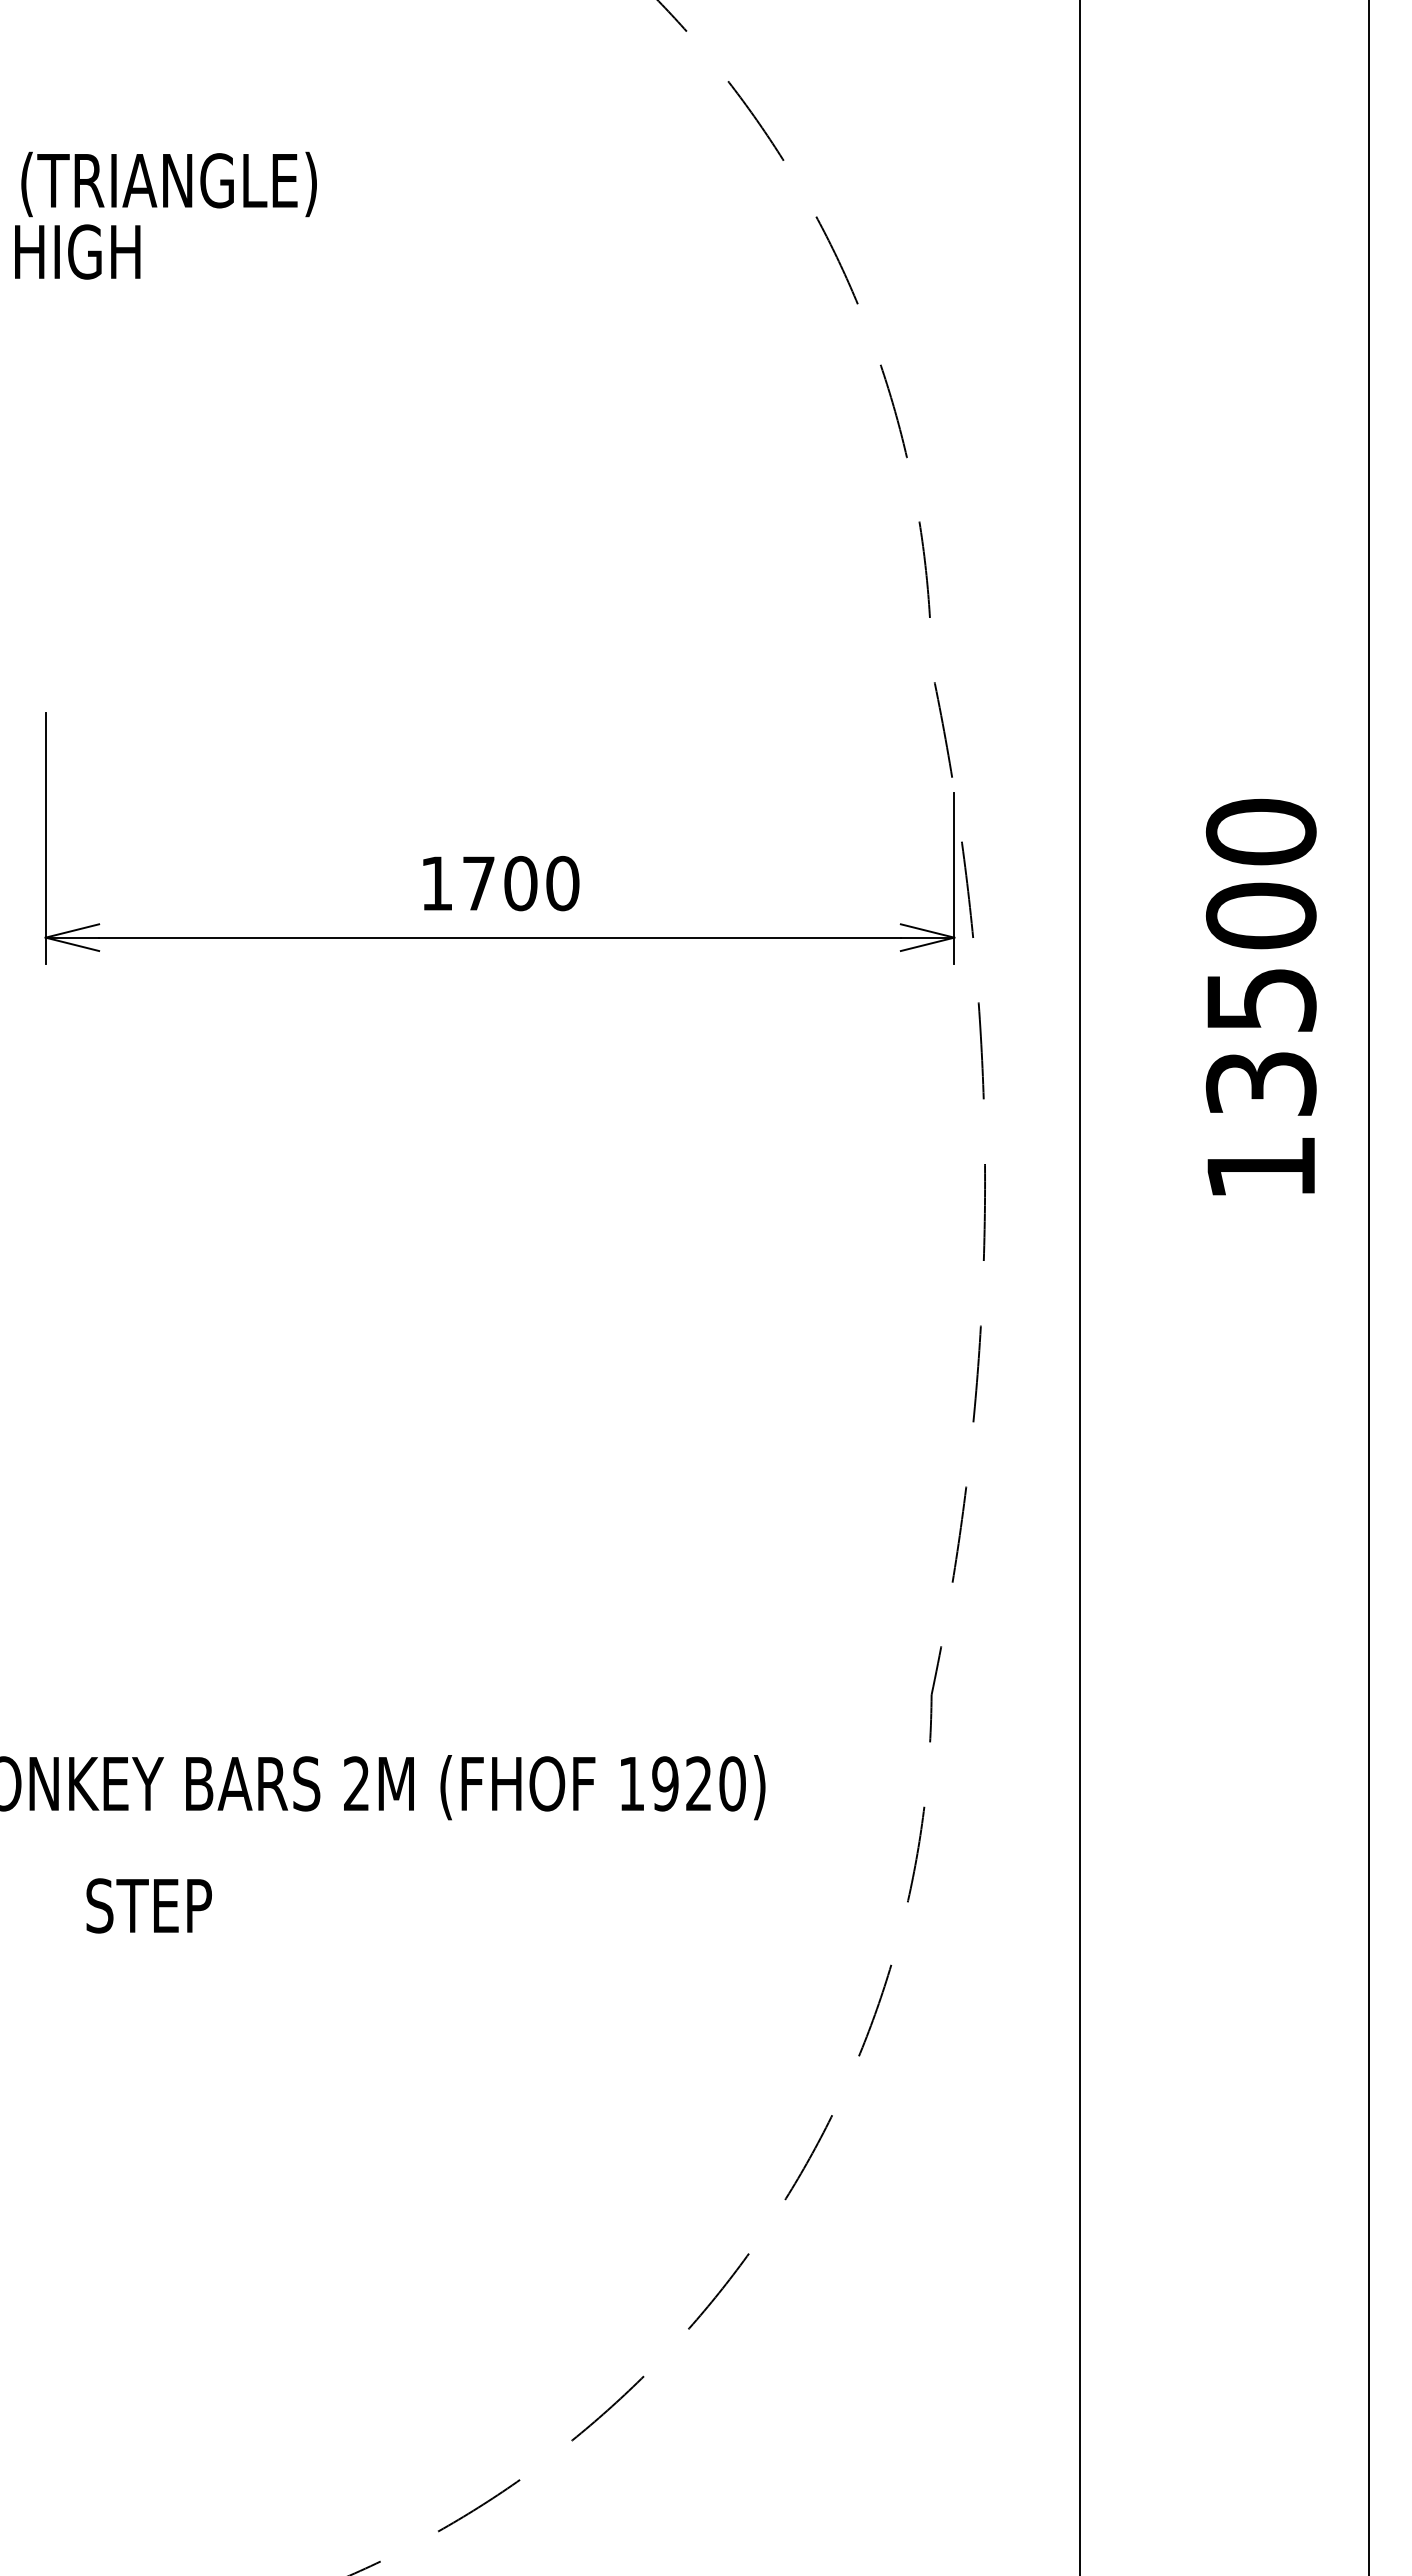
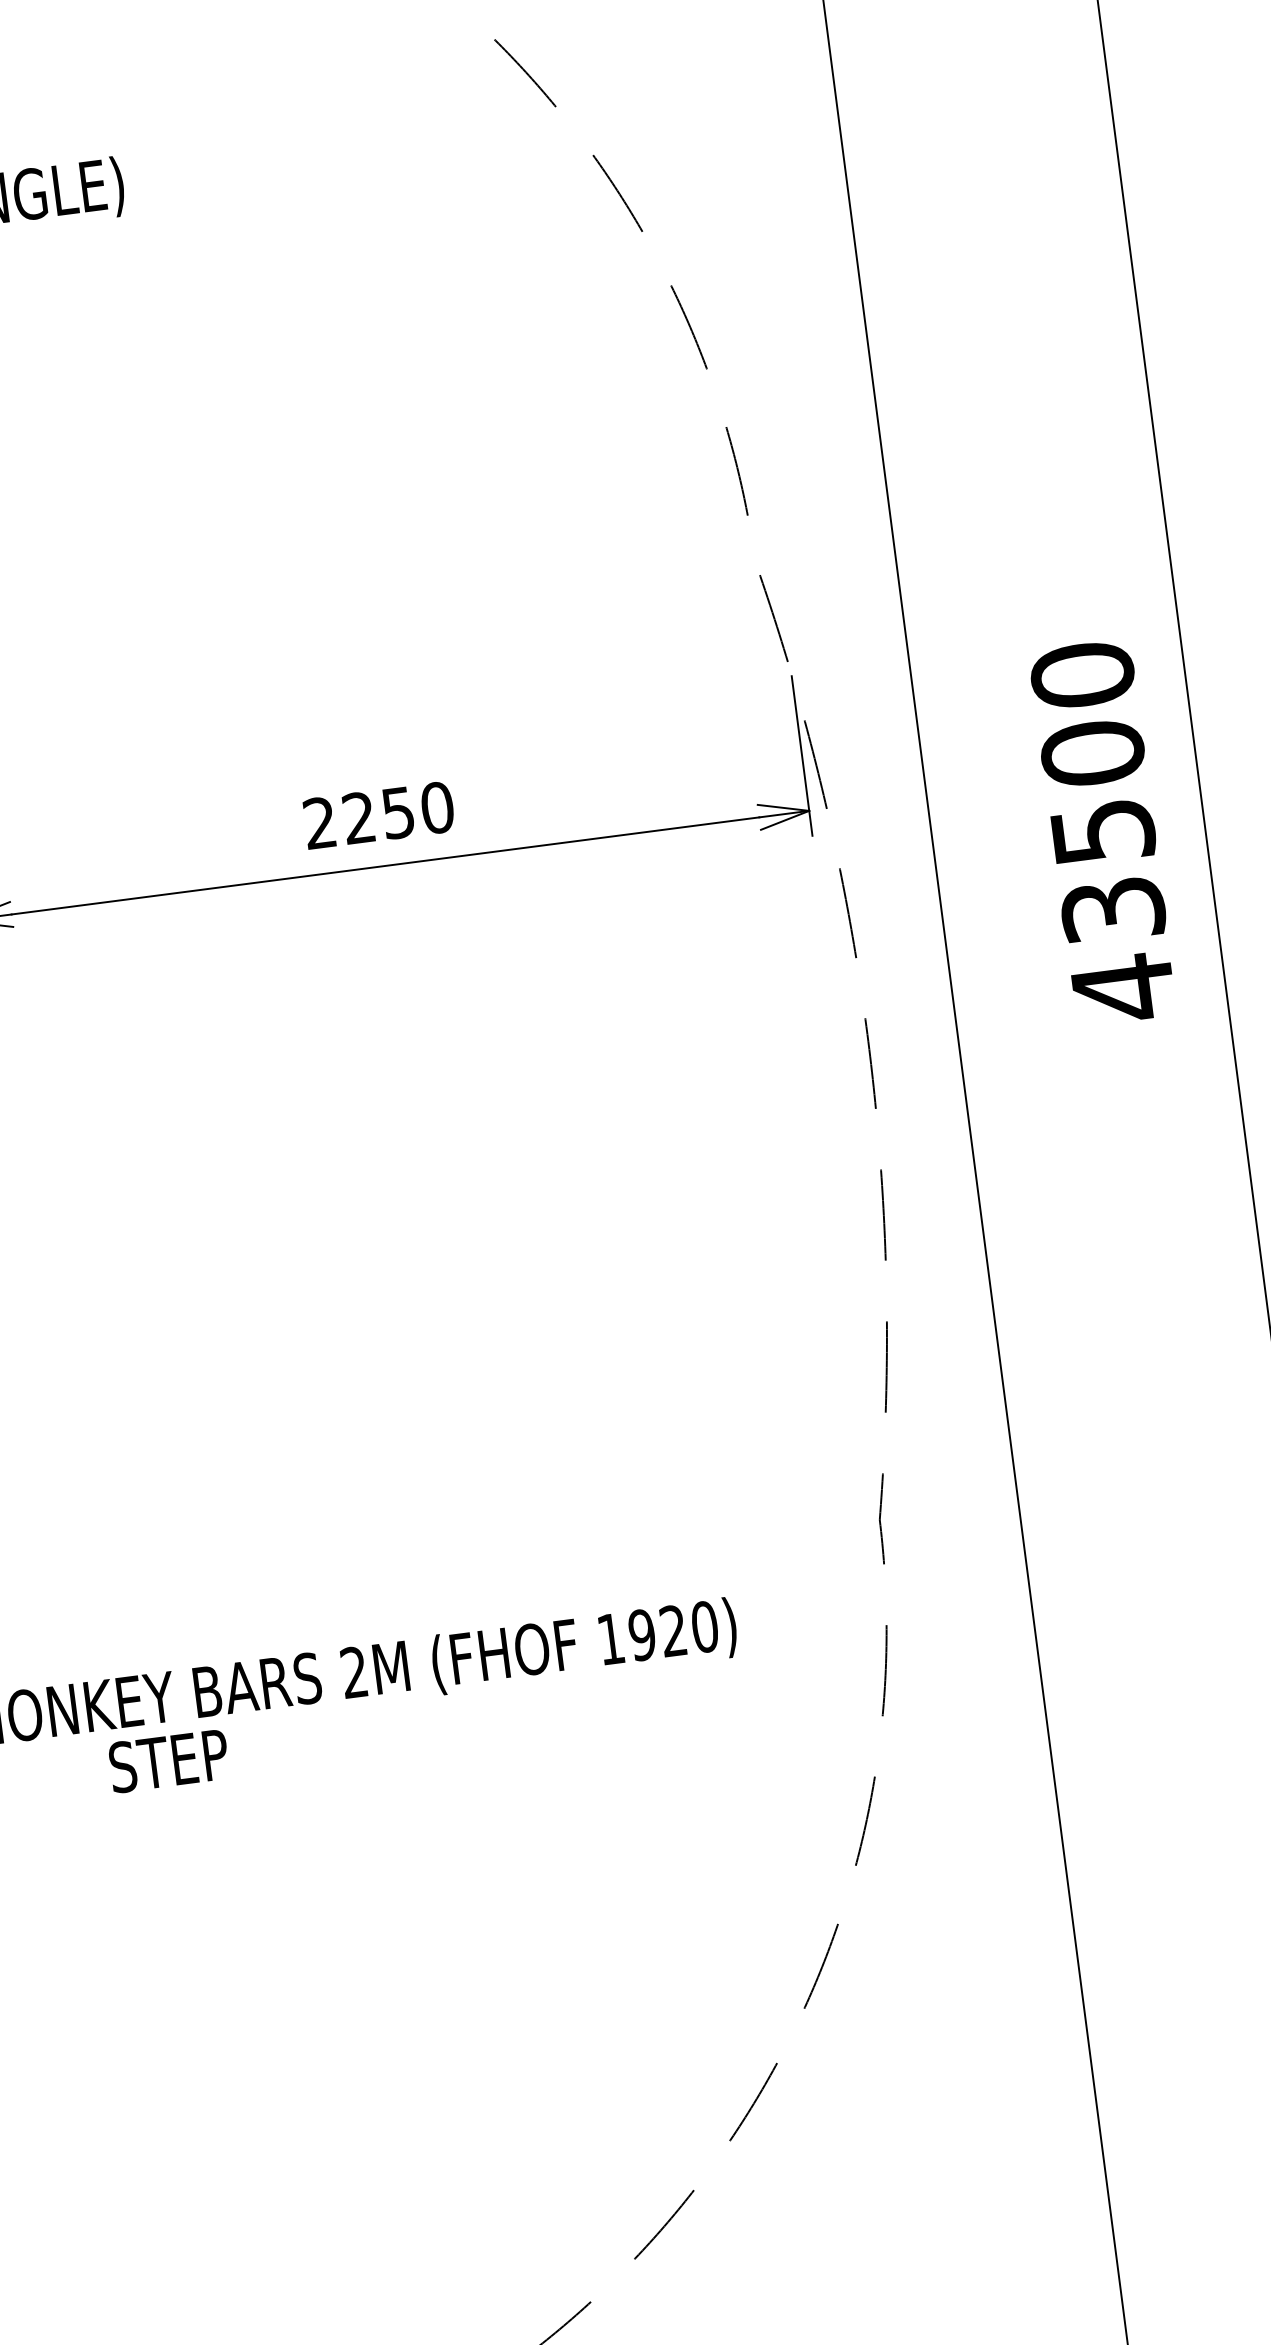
text: (479, 883) -> (359, 817), 1700 -> 2250
text: (1260, 1168) -> (1122, 989), 13500 -> 43500
text: (148, 1905) -> (168, 1760), moved

